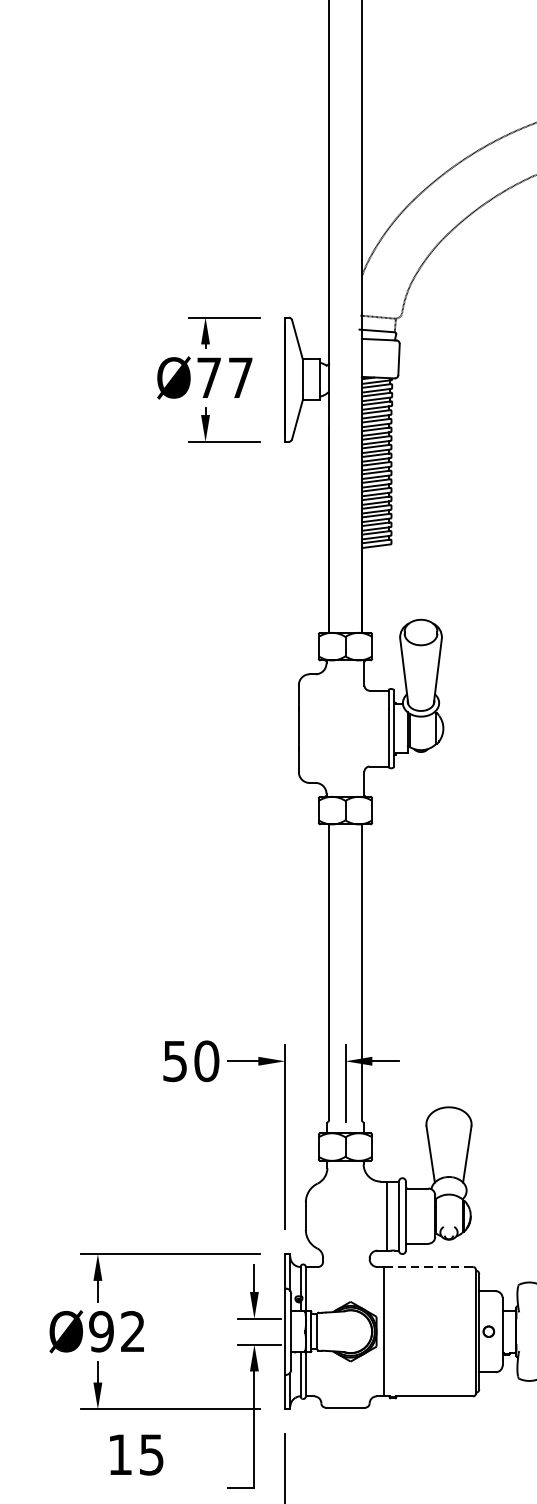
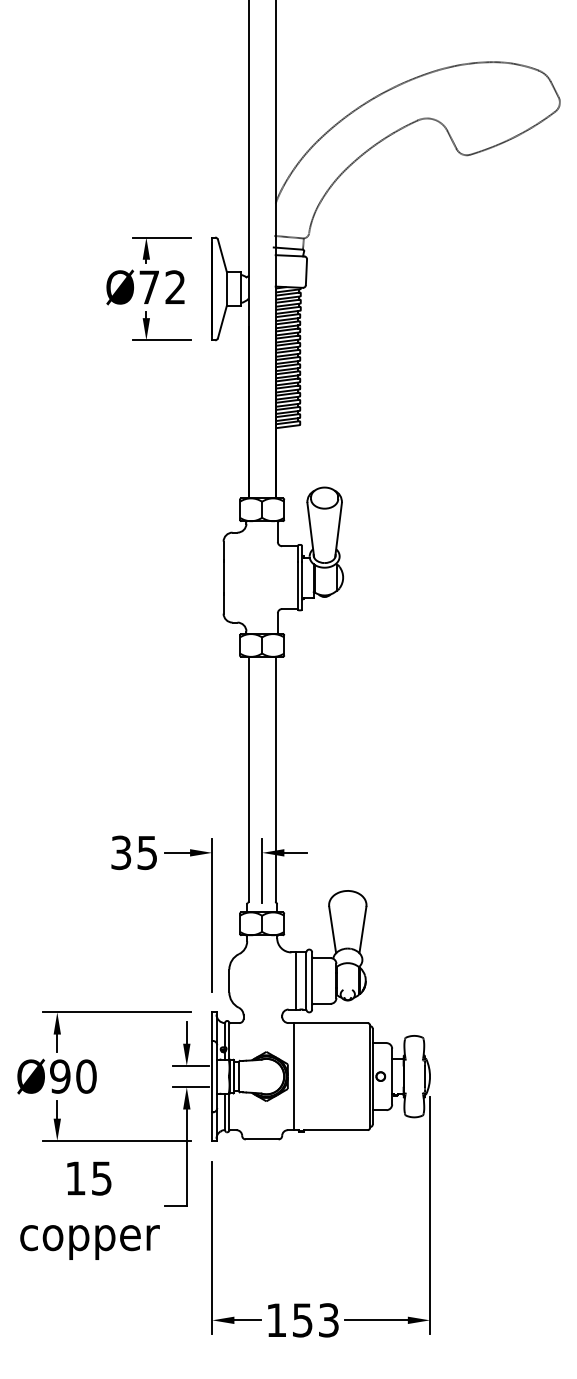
text: (240, 376) -> (175, 286), Ø77 -> Ø72
text: (191, 1060) -> (134, 852), 50 -> 35
line: (429, 1267) -> (331, 1023), dashed -> solid
text: (133, 1331) -> (86, 1076), Ø92 -> Ø90

